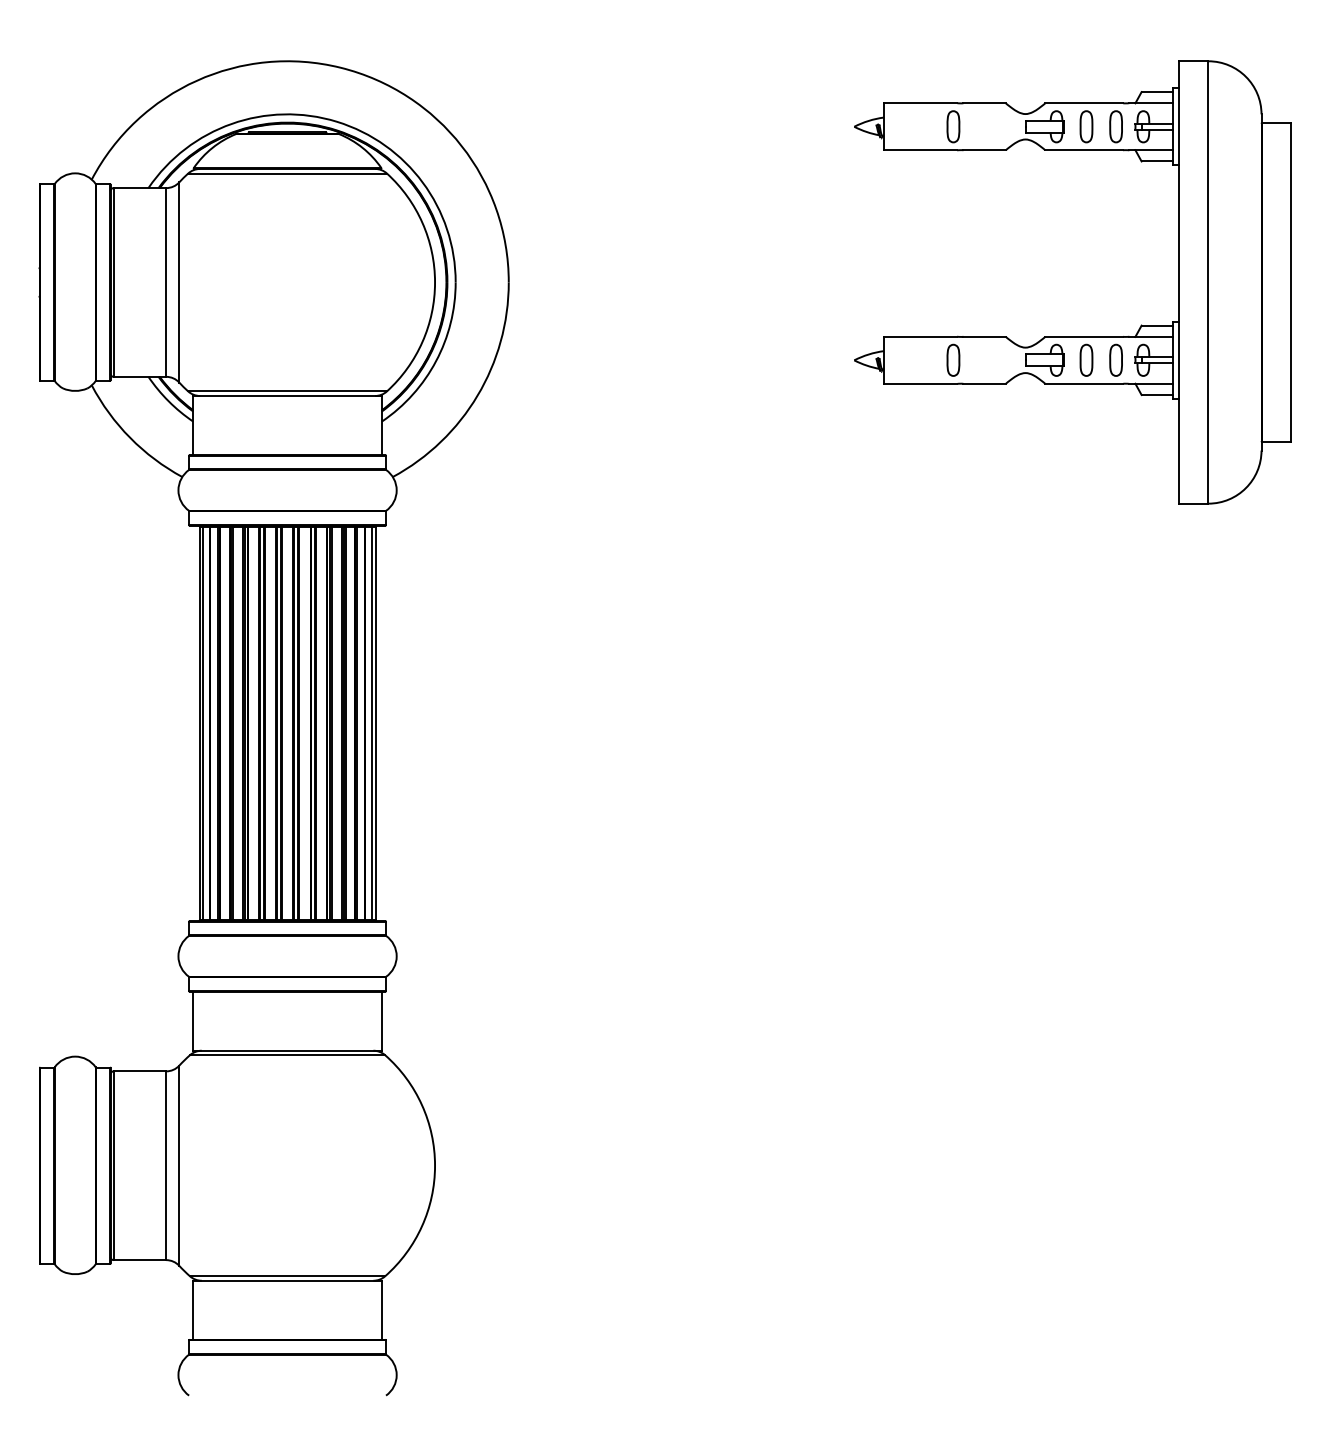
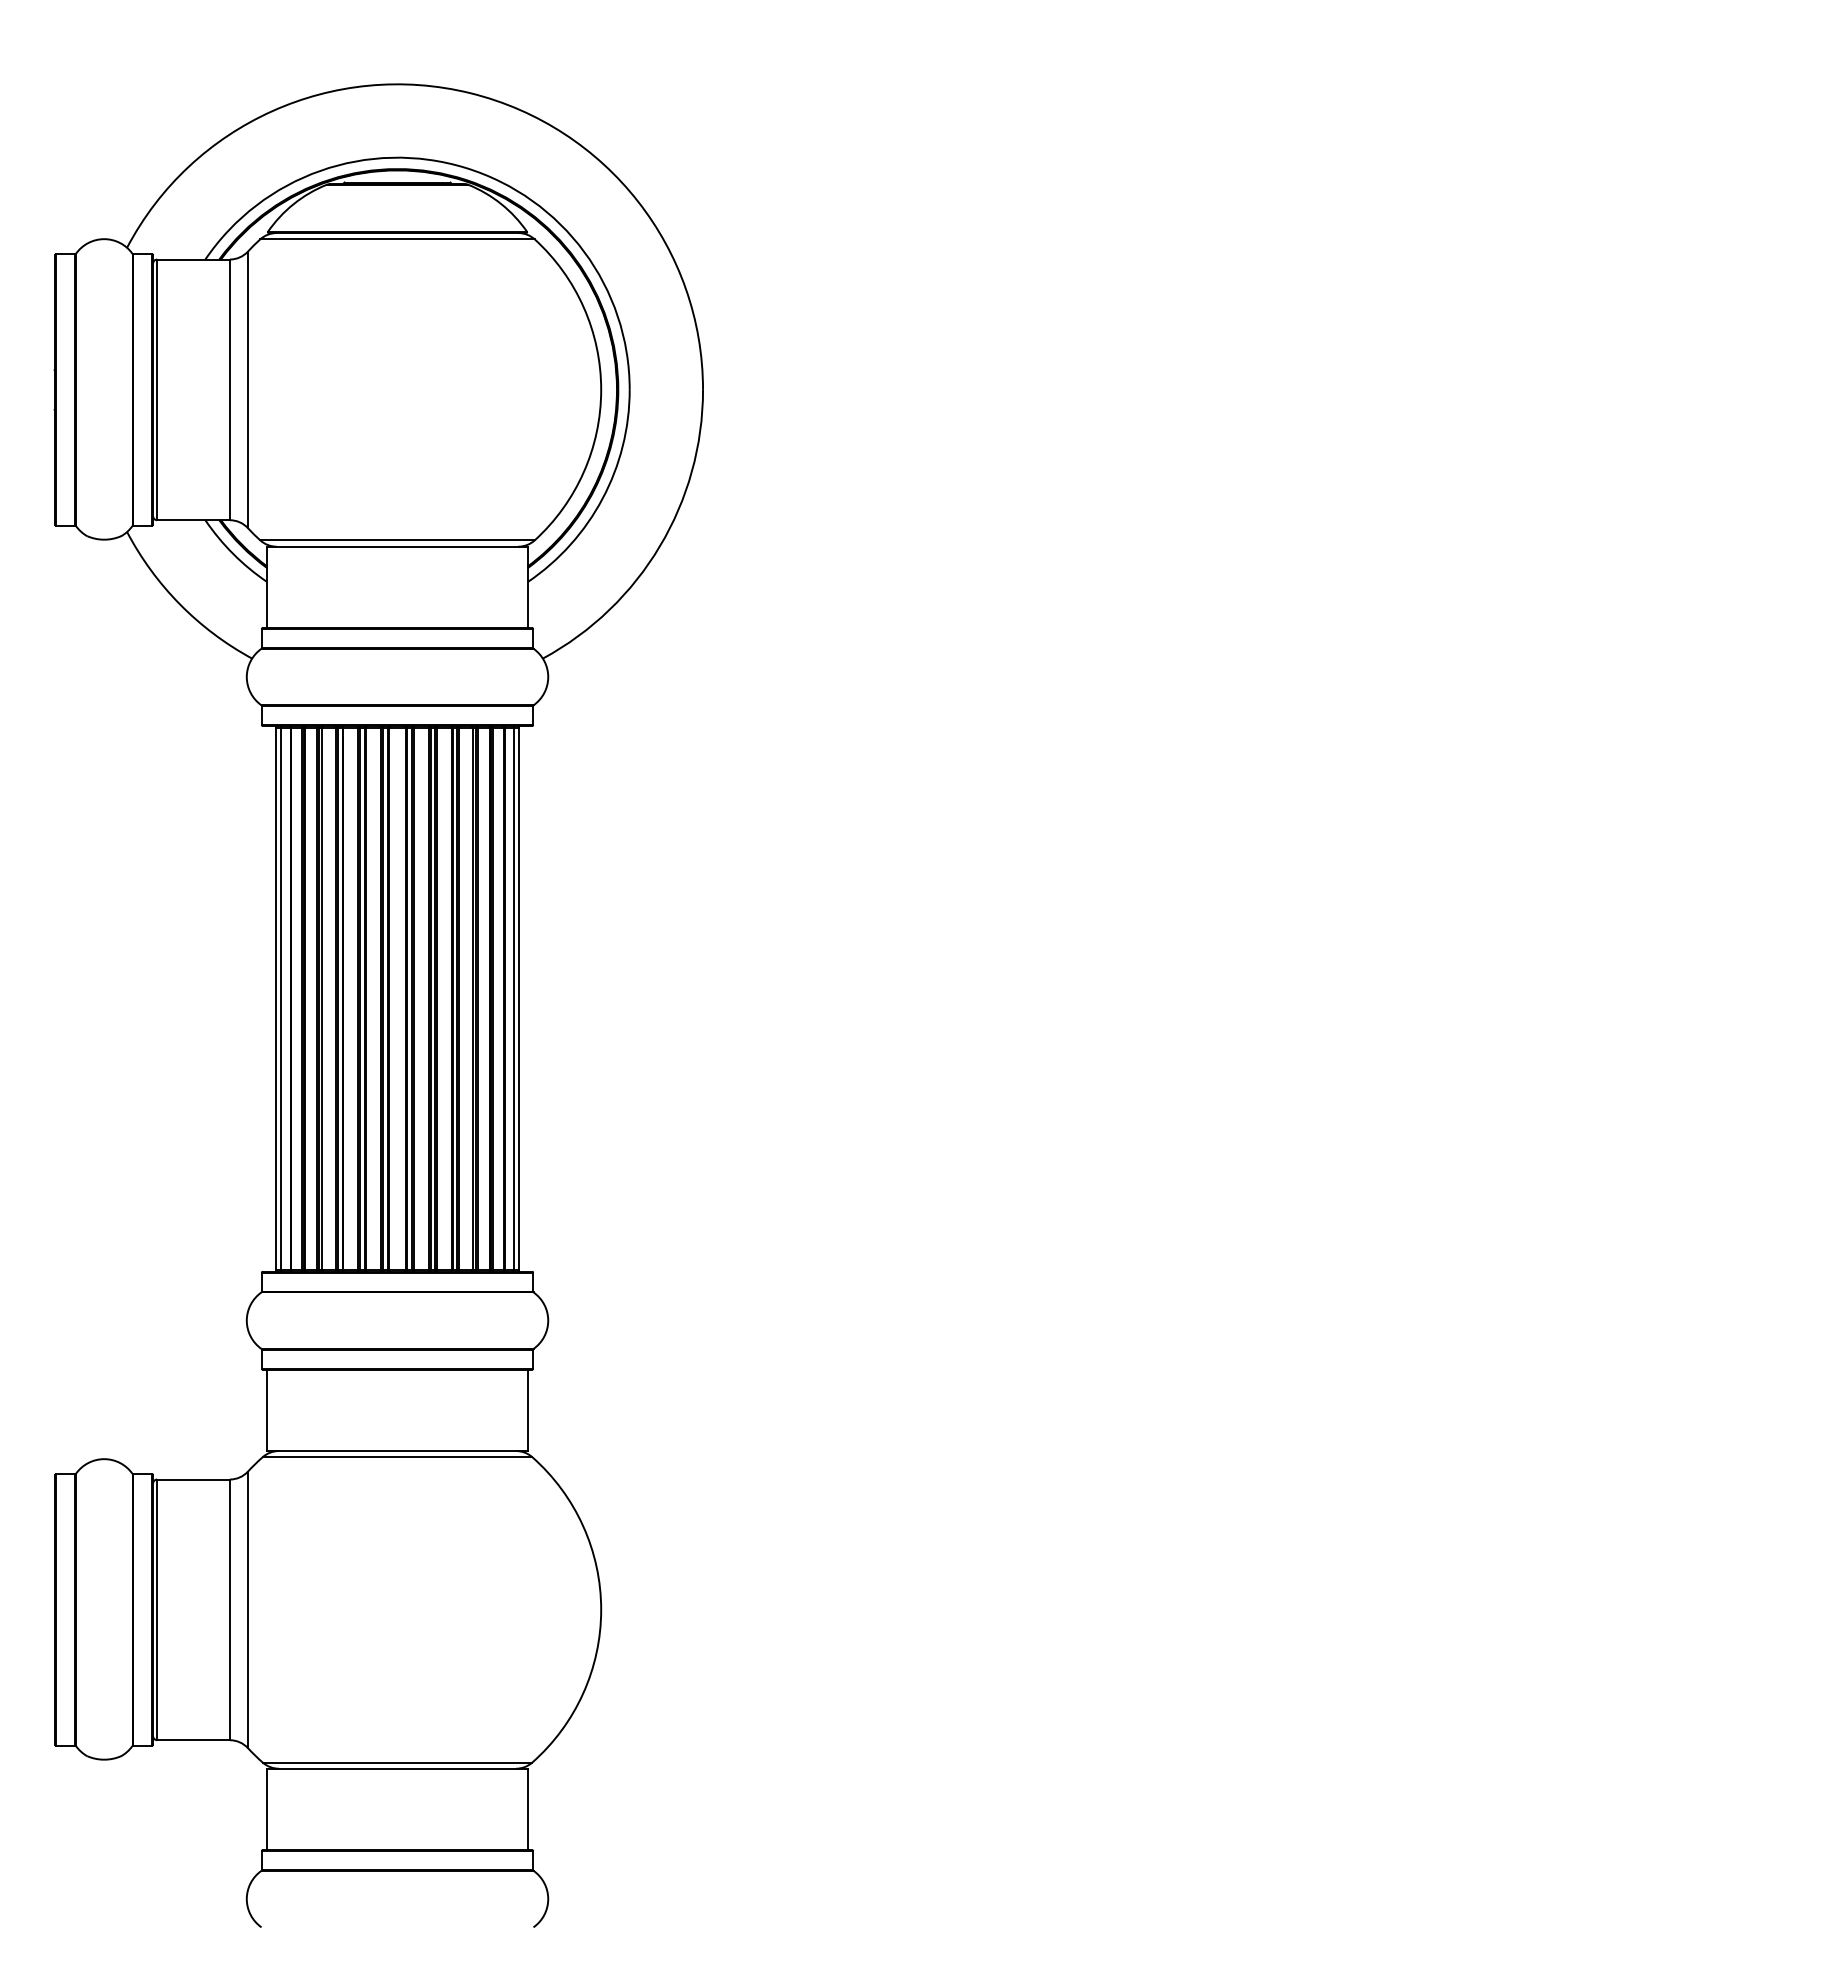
part: (1073, 336) -> (1482, 464), removed

